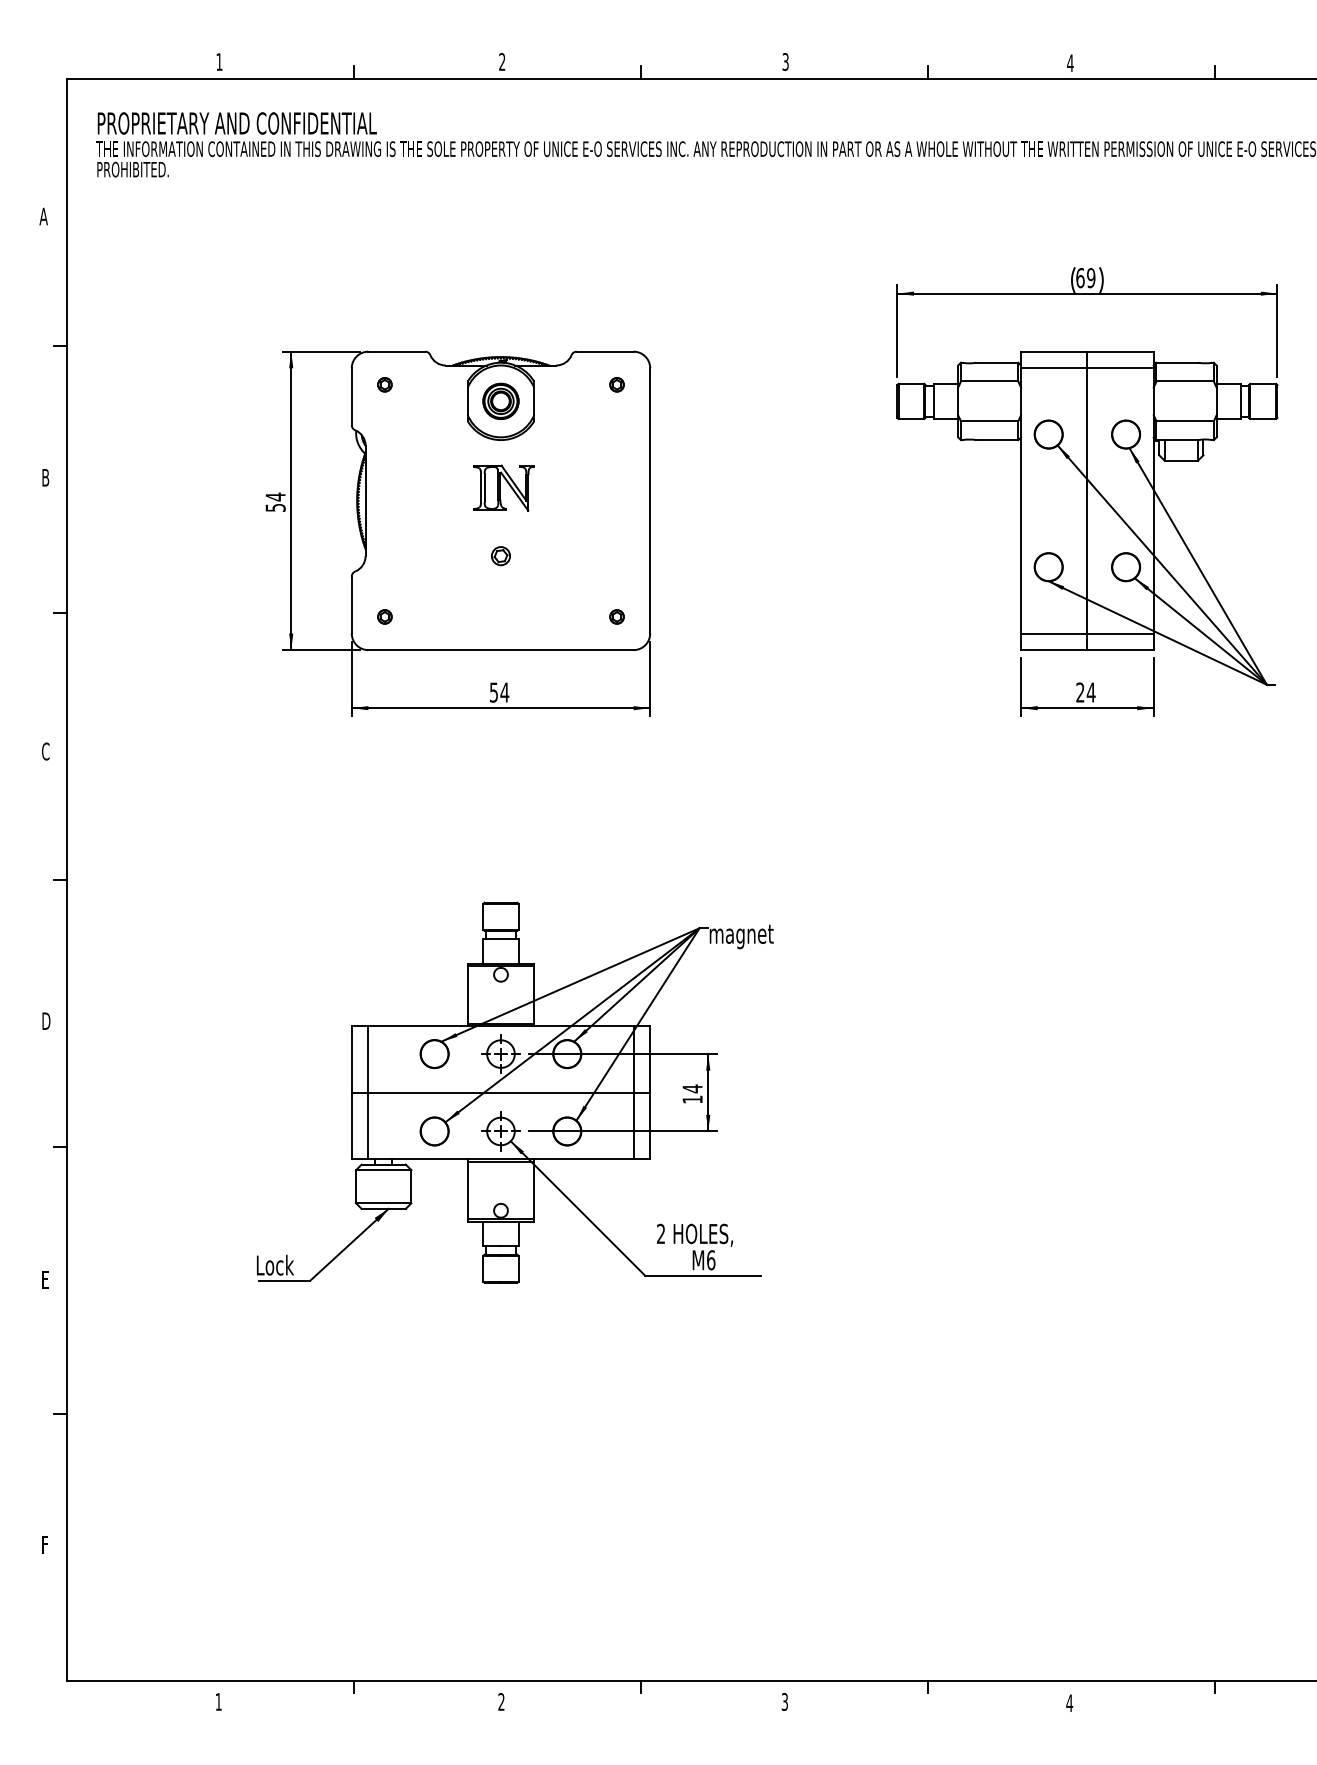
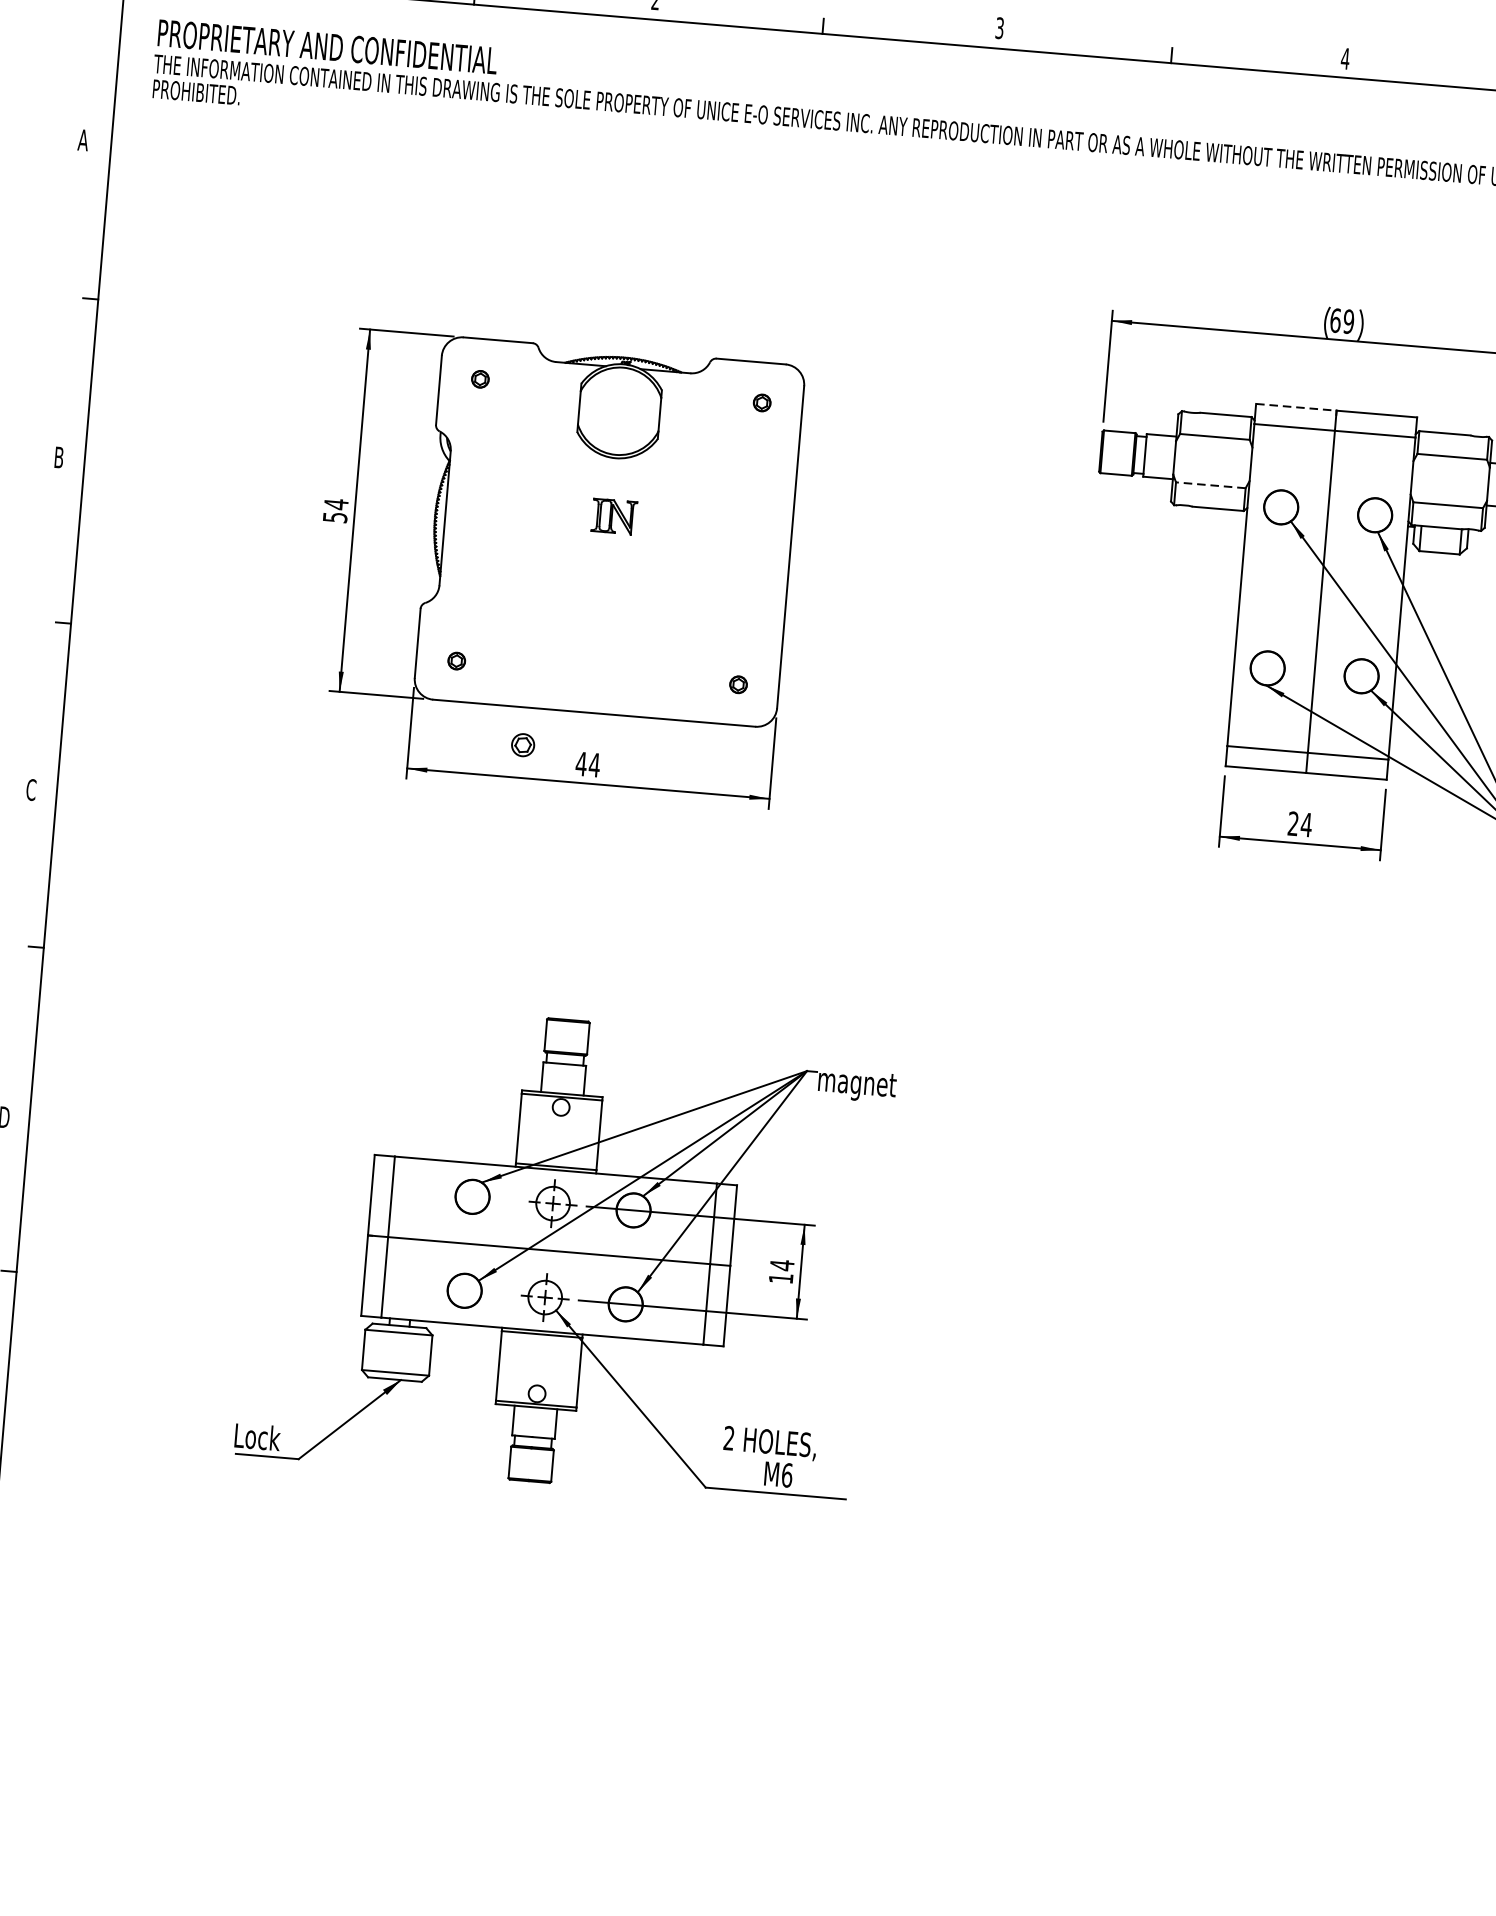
line: (1054, 351) -> (1296, 407), solid -> dashed
part: (500, 400) -> (619, 410), removed
line: (989, 421) -> (1210, 485), solid -> dashed
part: (503, 487) -> (613, 516), size x0.6
part: (500, 556) -> (522, 745), moved
text: (493, 692) -> (580, 763), 54 -> 44

